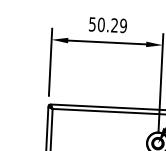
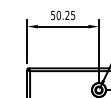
text: (124, 26) -> (73, 15), 50.29 -> 50.25

